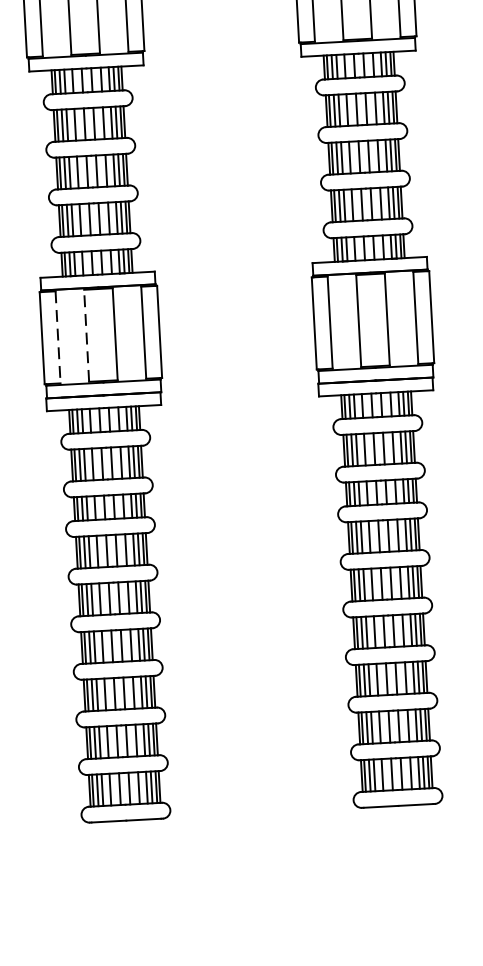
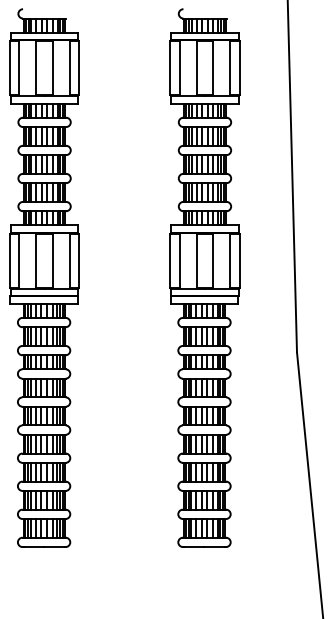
line: (87, 335) -> (36, 260), dashed -> solid
line: (58, 338) -> (19, 261), dashed -> solid

